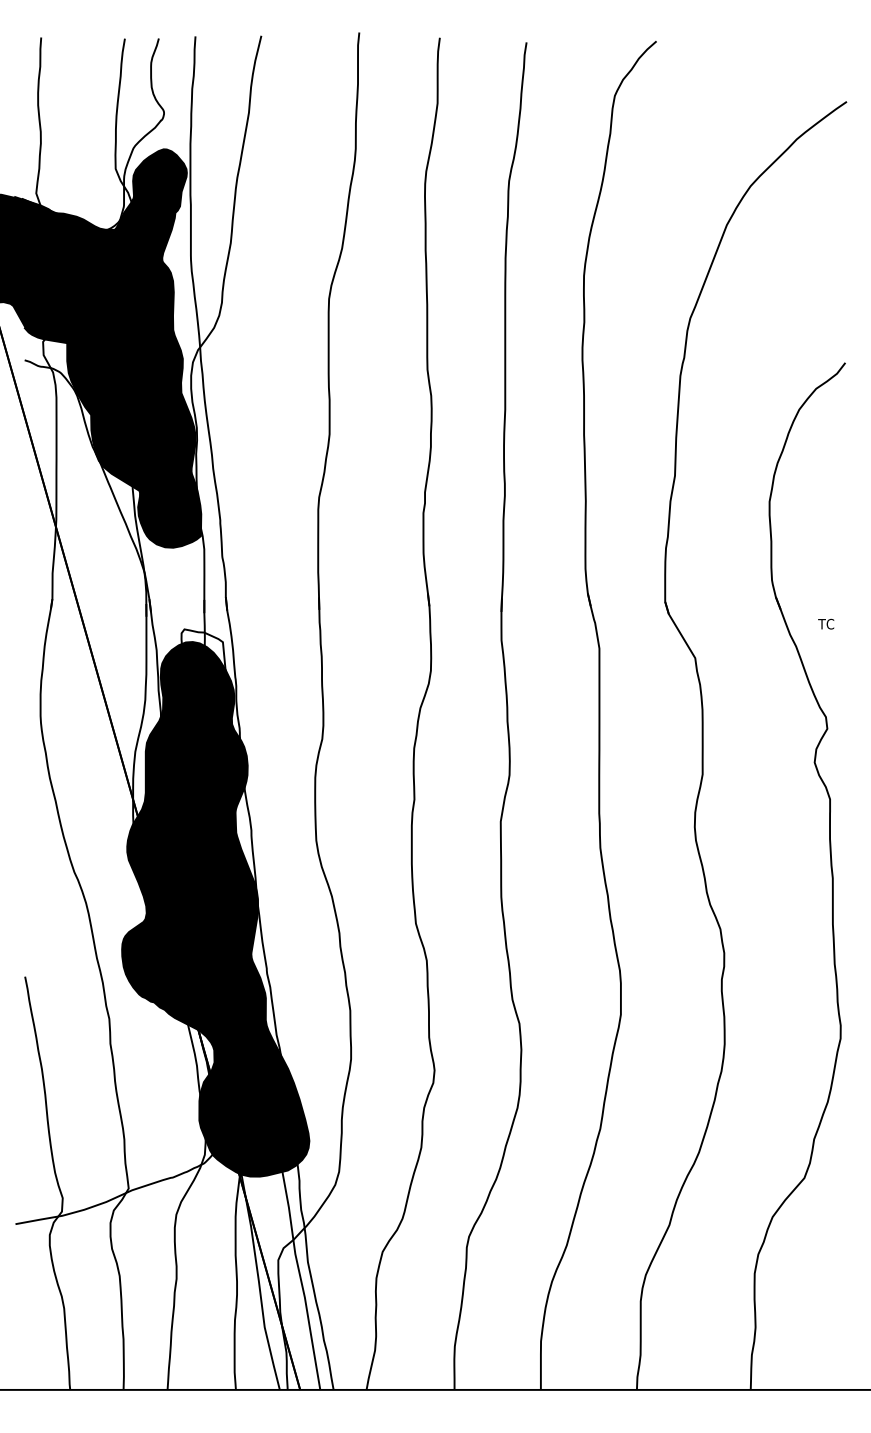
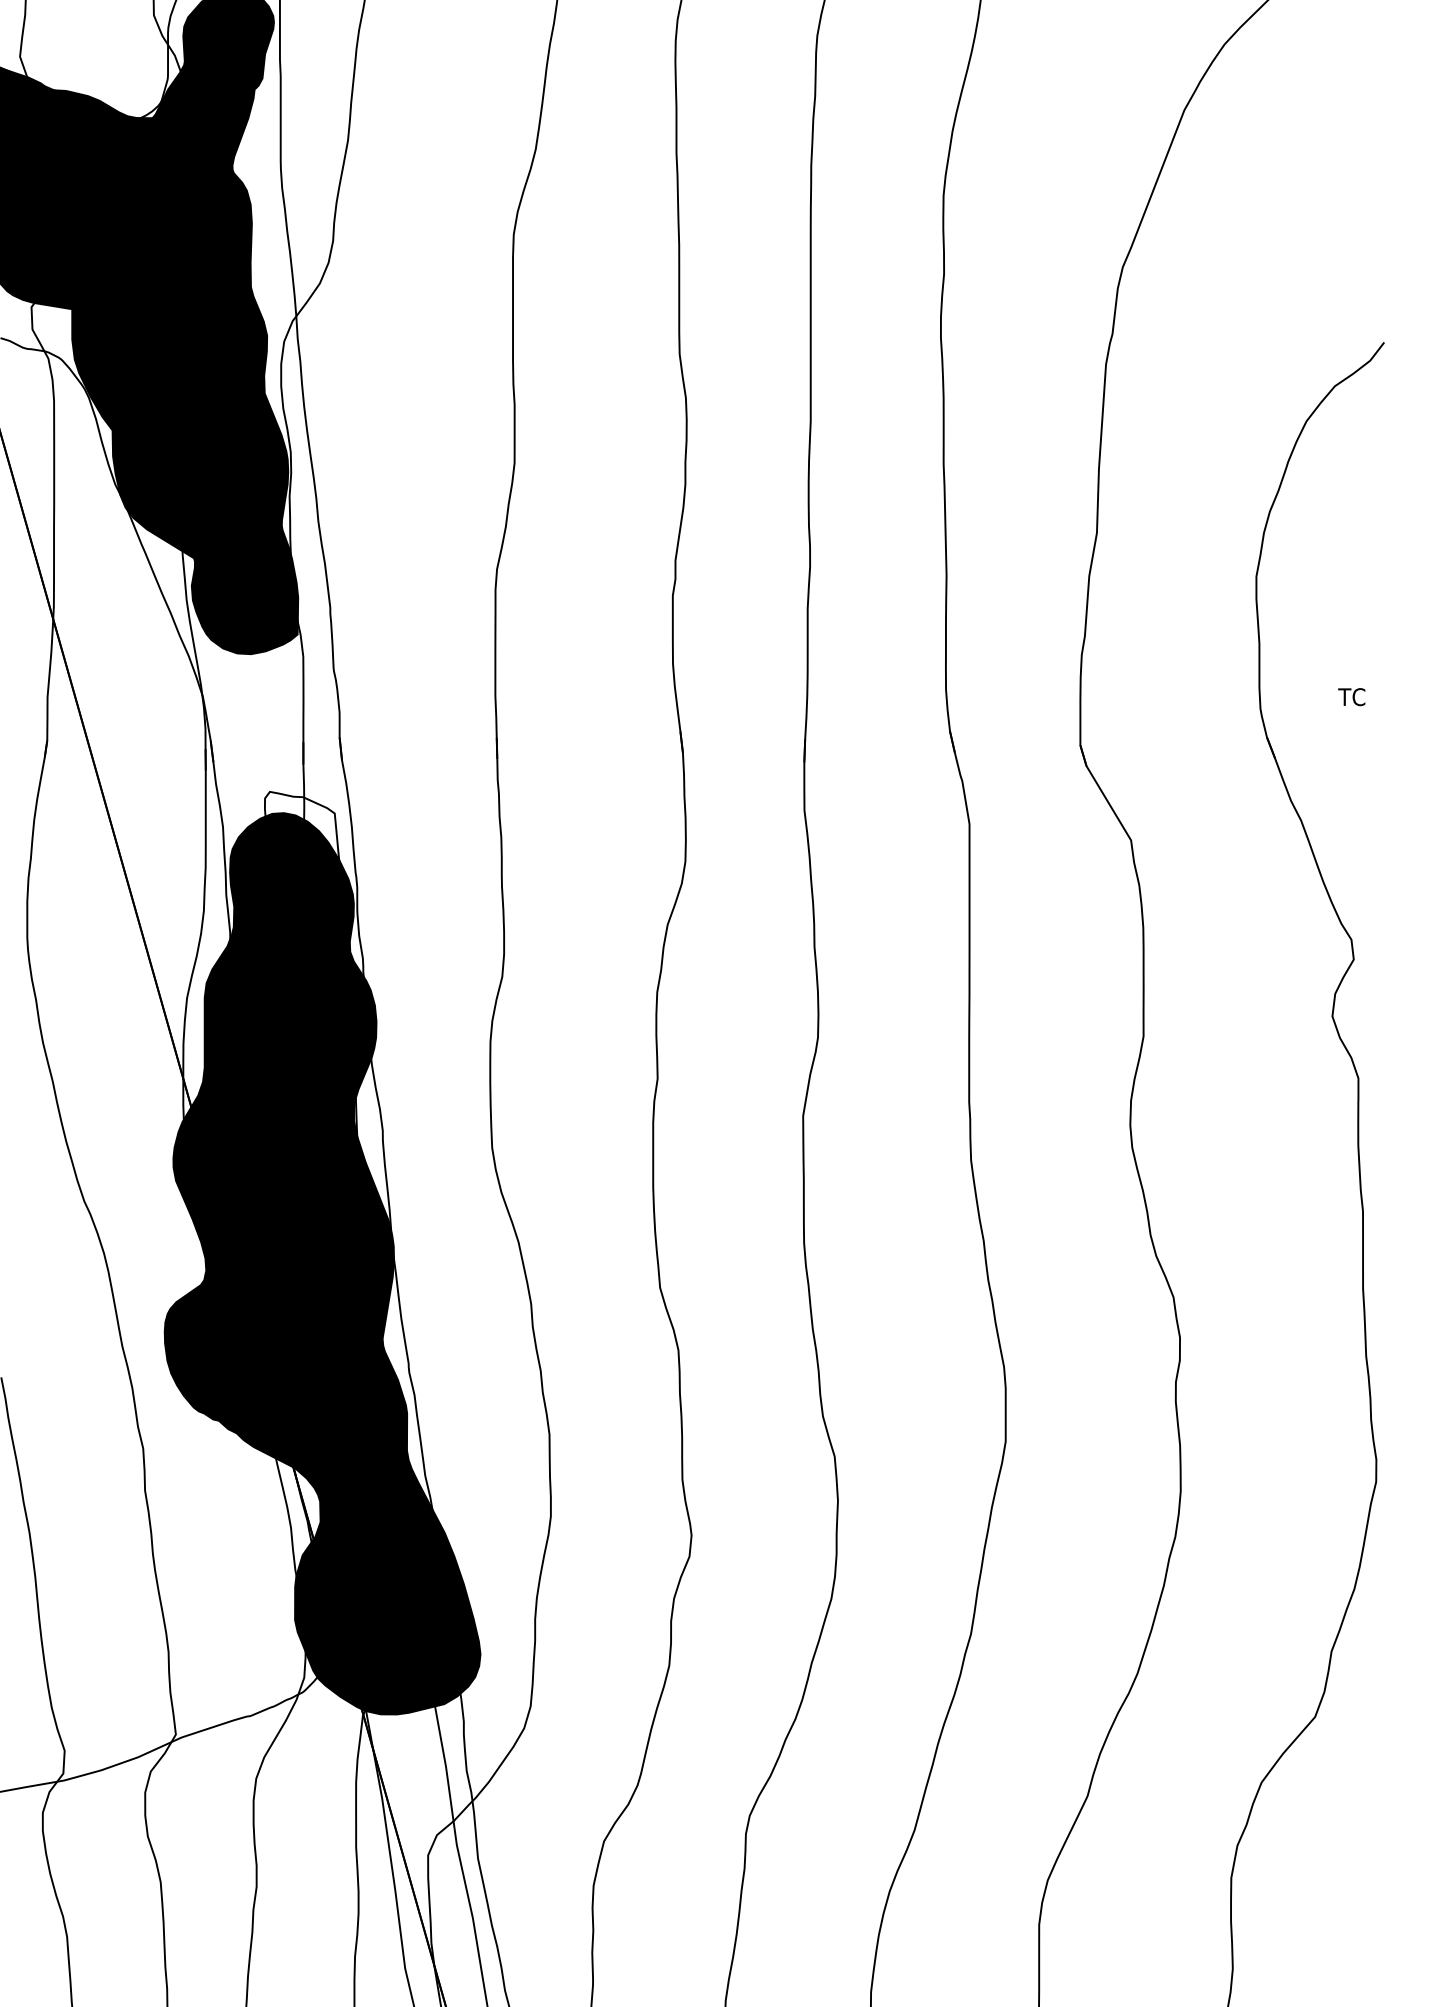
text: (826, 623) -> (1352, 695), moved

